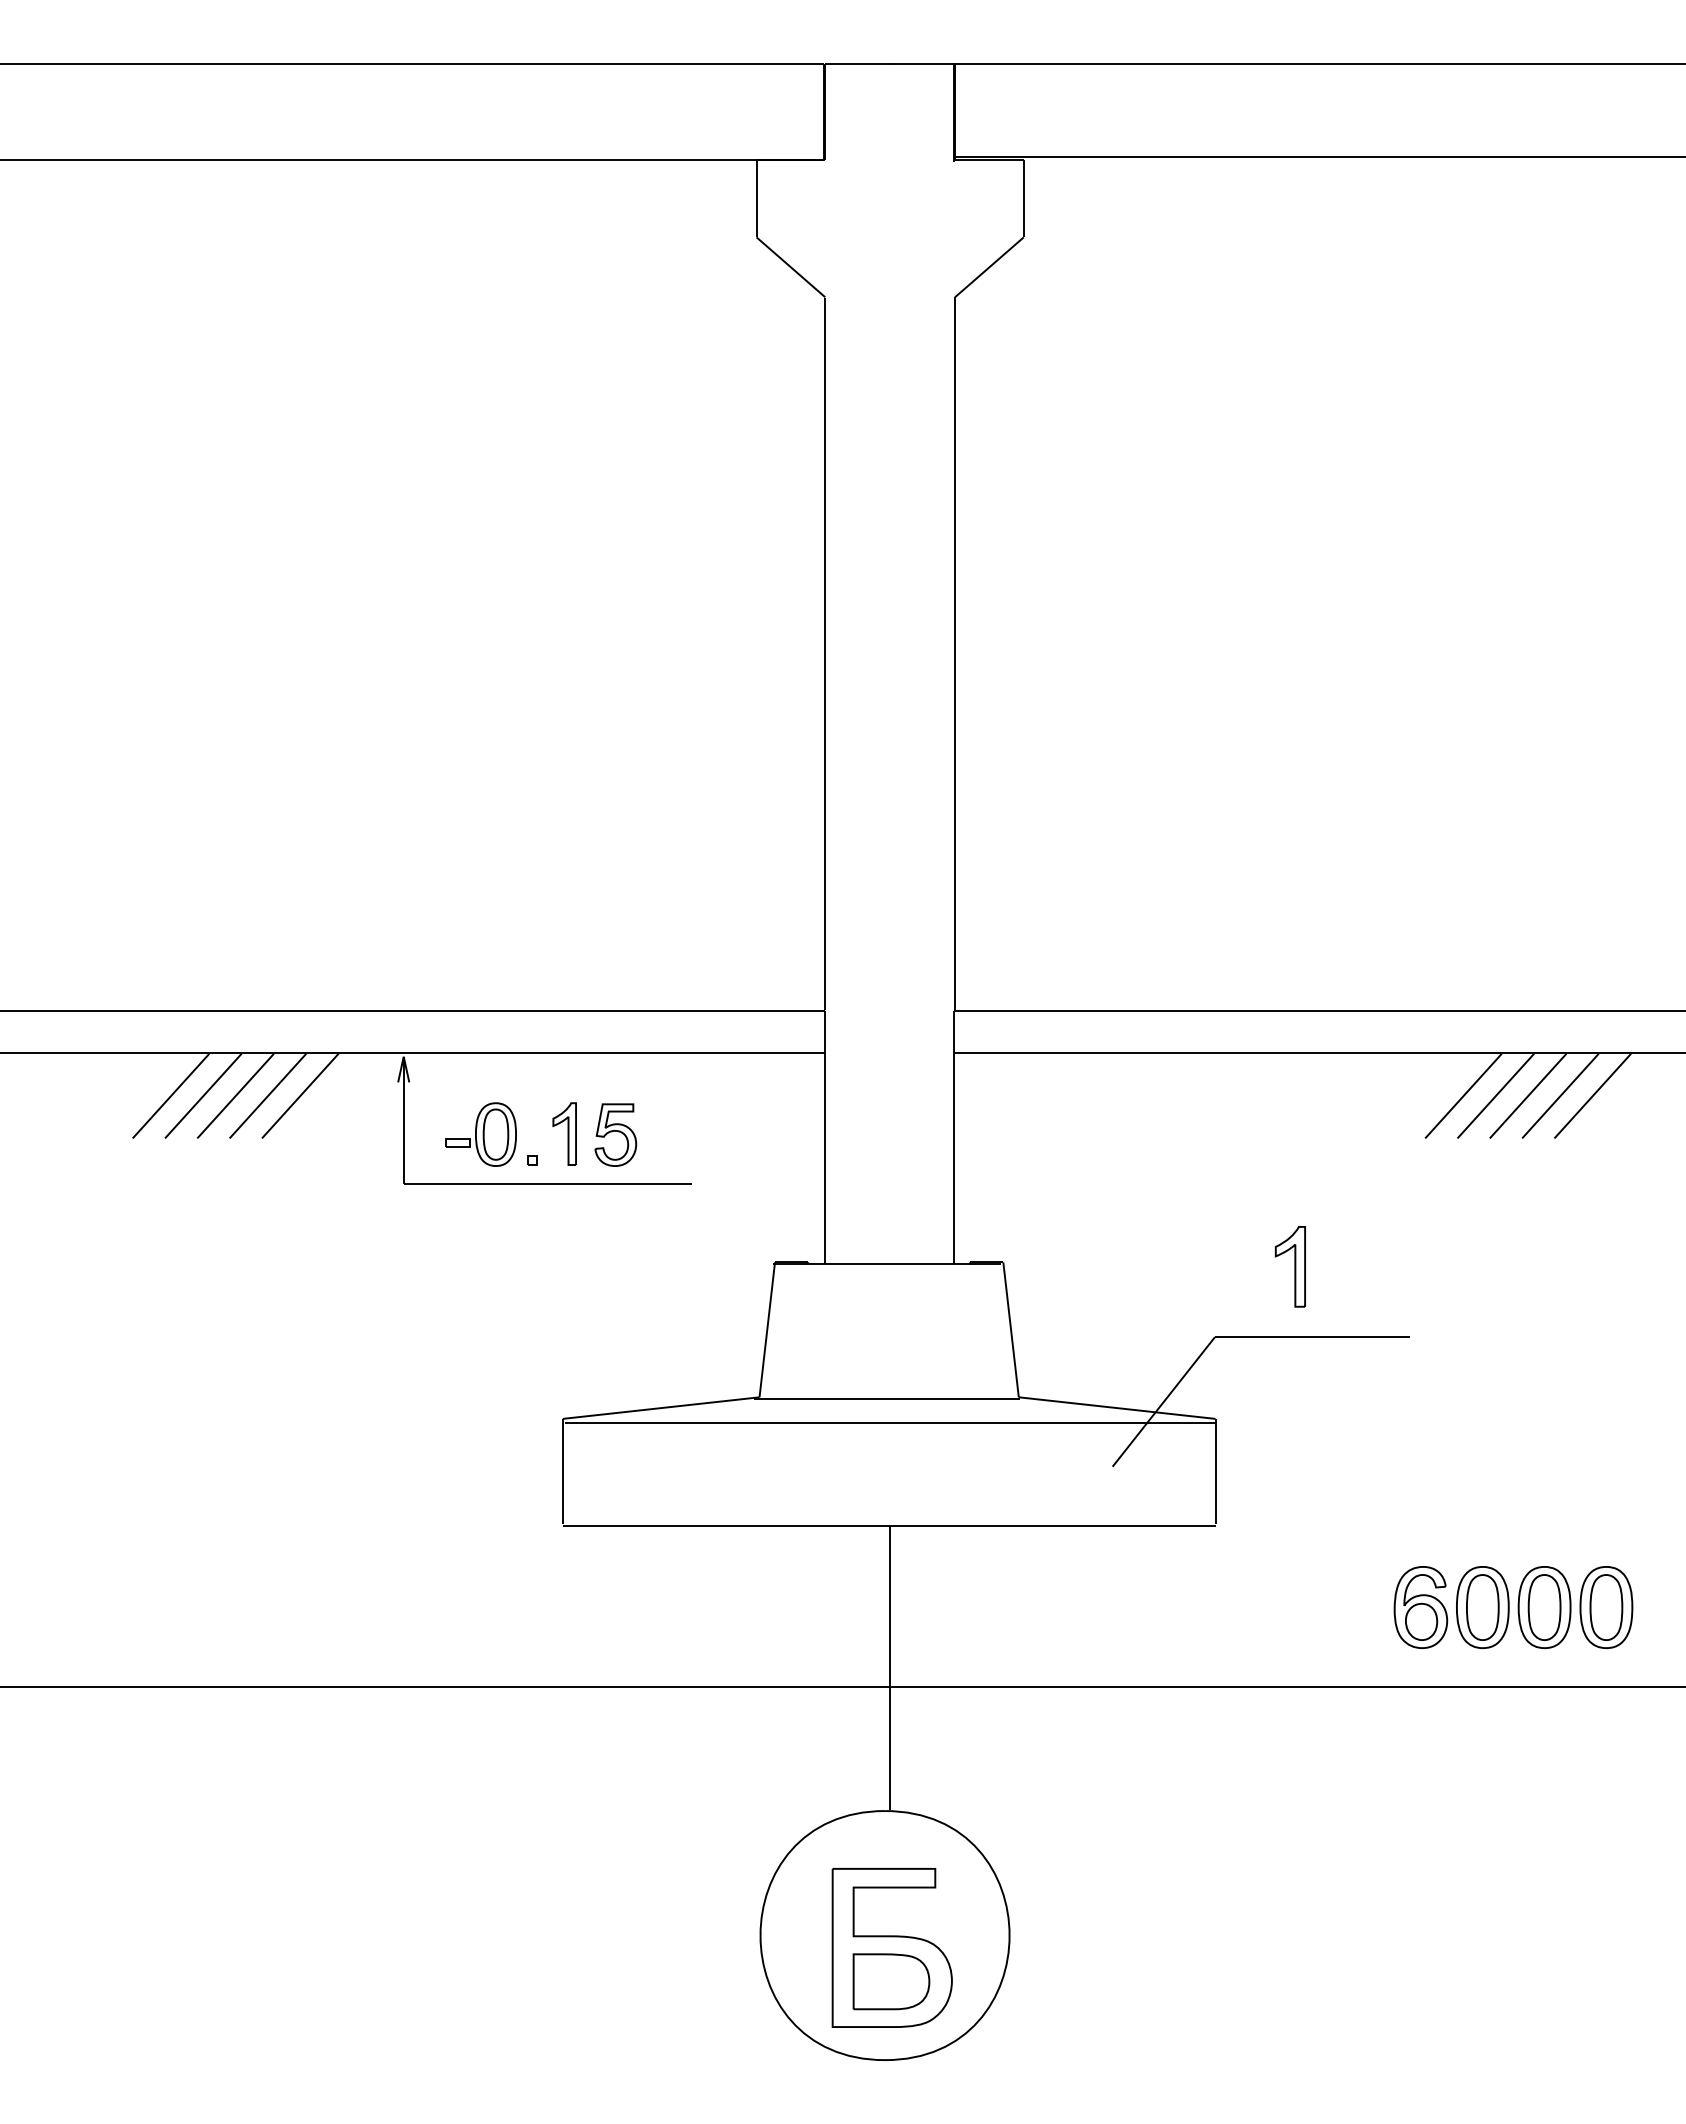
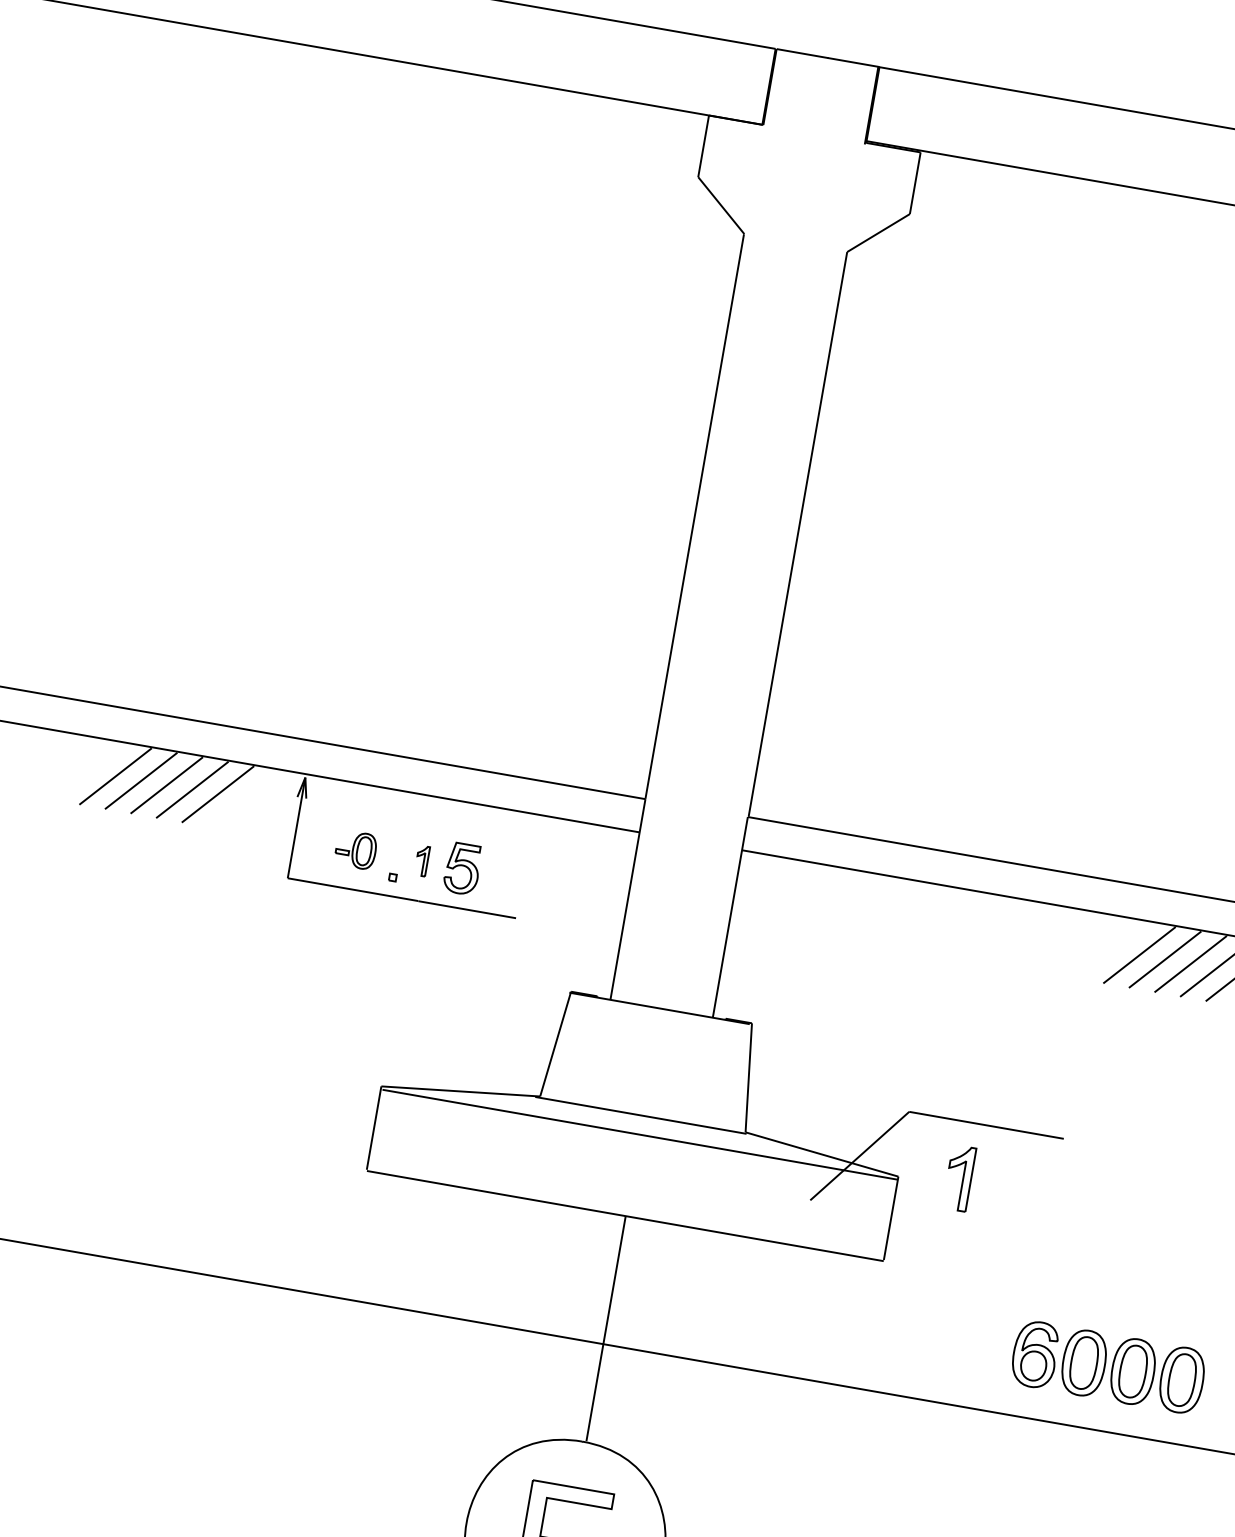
part: (564, 1133) -> (422, 860), size x0.6
part: (480, 1134) -> (355, 849), size x0.7
part: (1289, 1266) -> (958, 1177), moved

